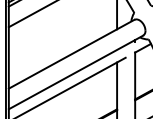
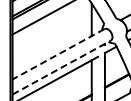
line: (71, 54) -> (58, 54), solid -> dashed
line: (75, 72) -> (61, 67), solid -> dashed

